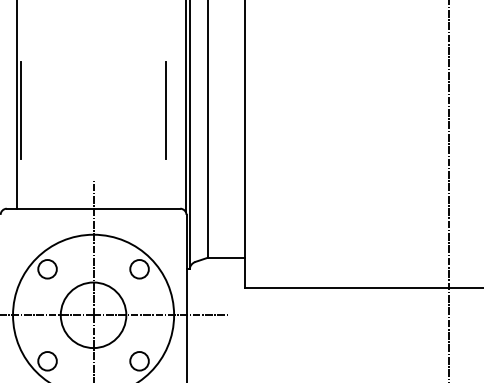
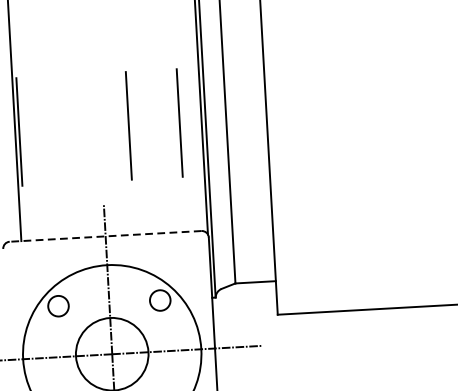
line: (119, 110) -> (128, 126), added
line: (93, 208) -> (105, 236), solid -> dashed

